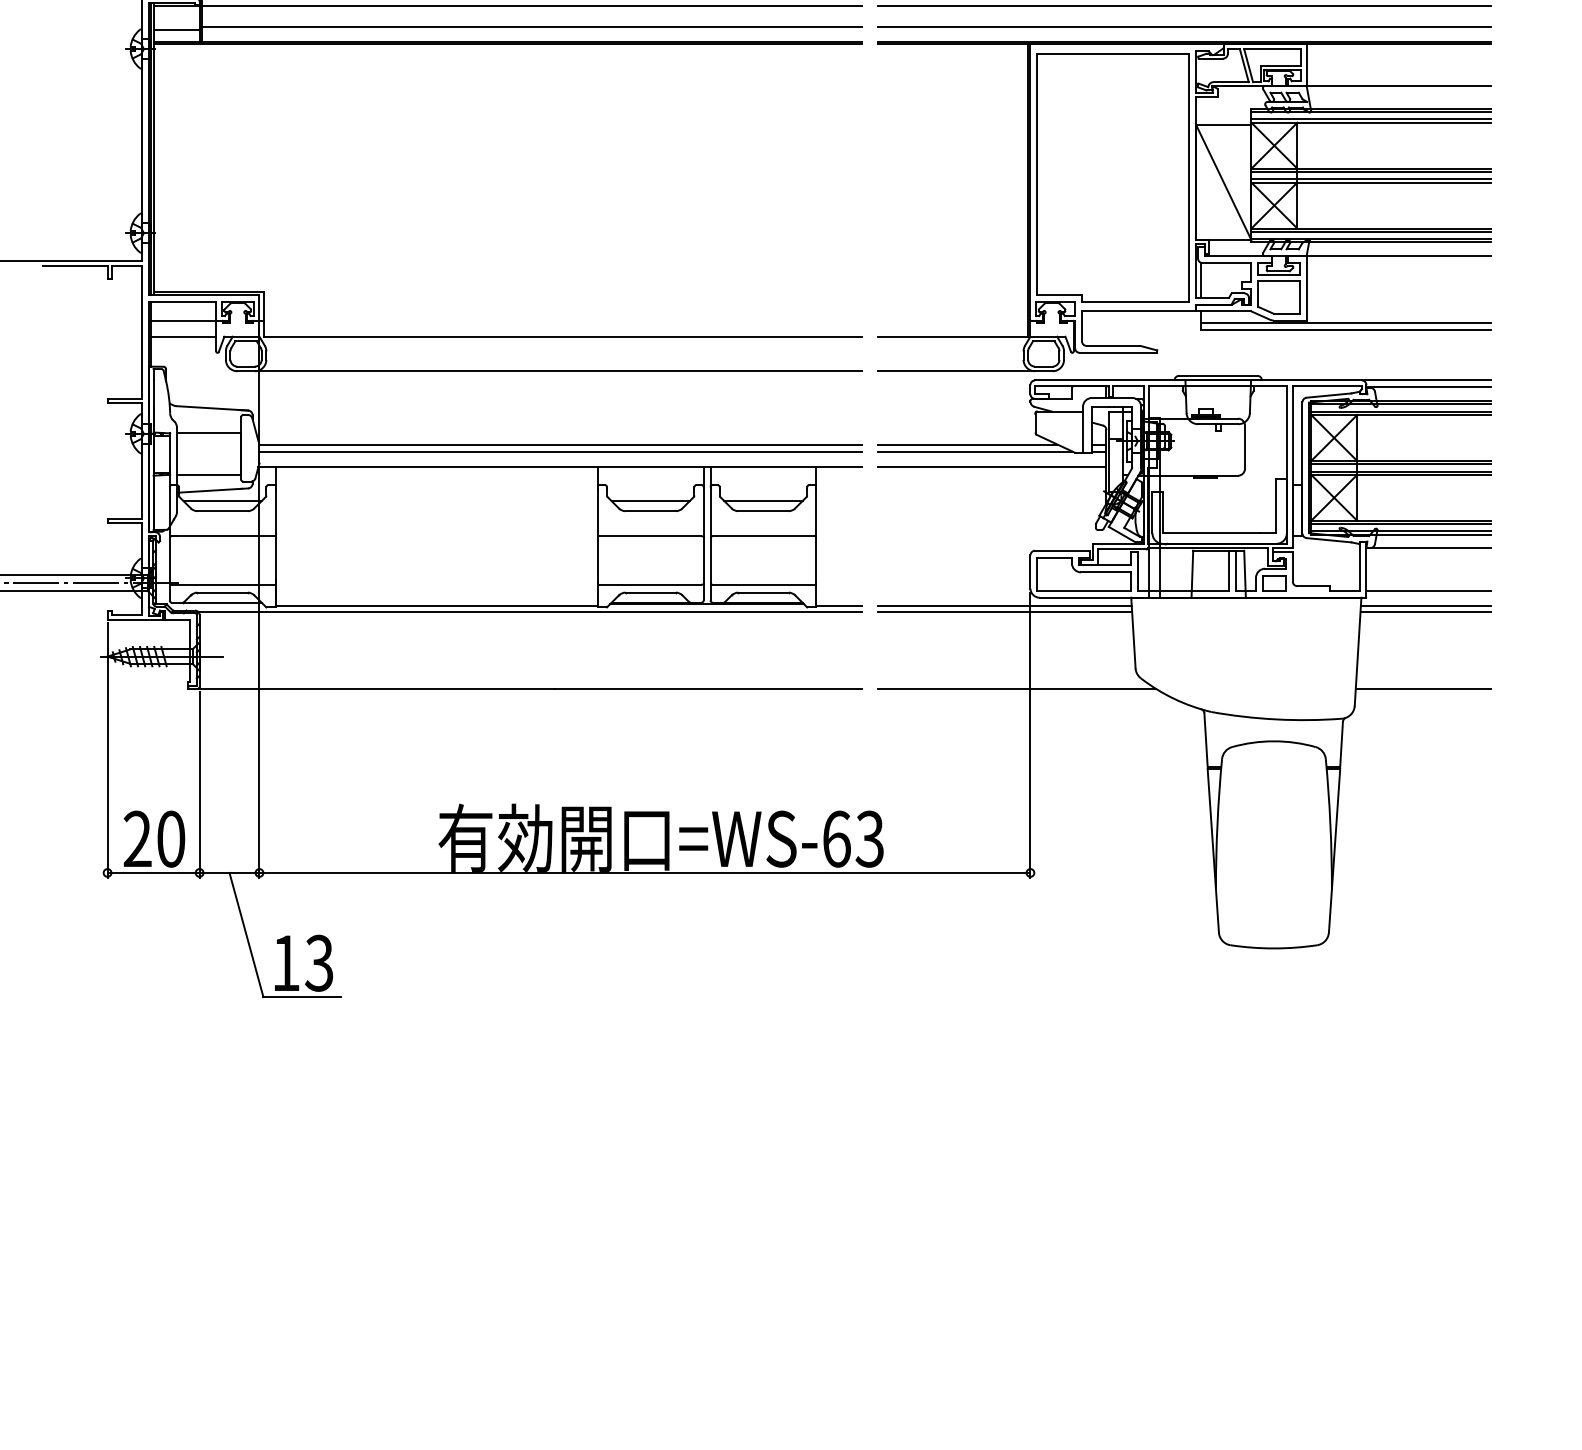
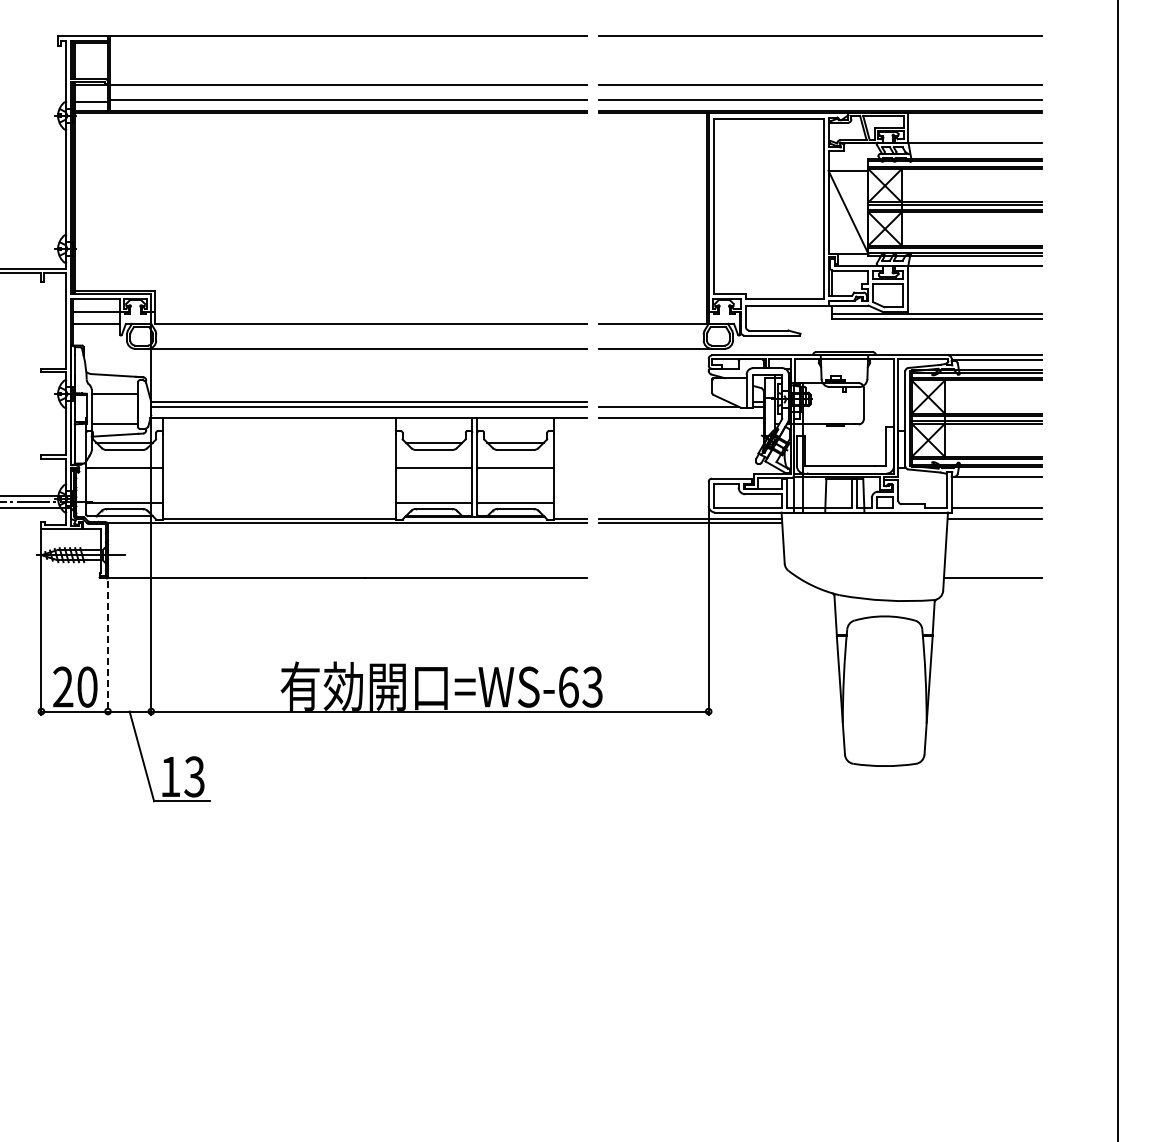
line: (967, 445) -> (663, 402), removed
line: (1425, 611) -> (994, 522), removed
line: (1016, 688) -> (698, 578), removed
line: (200, 785) -> (108, 648), solid -> dashed

